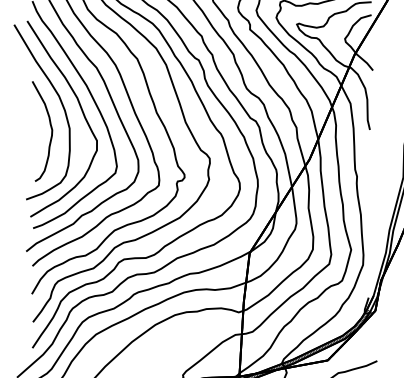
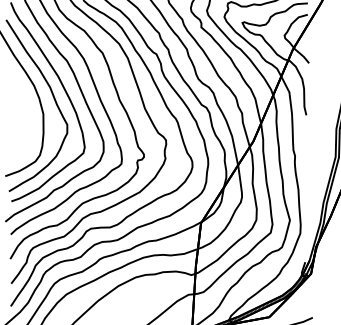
curve: (50, 128) -> (26, 114), removed

